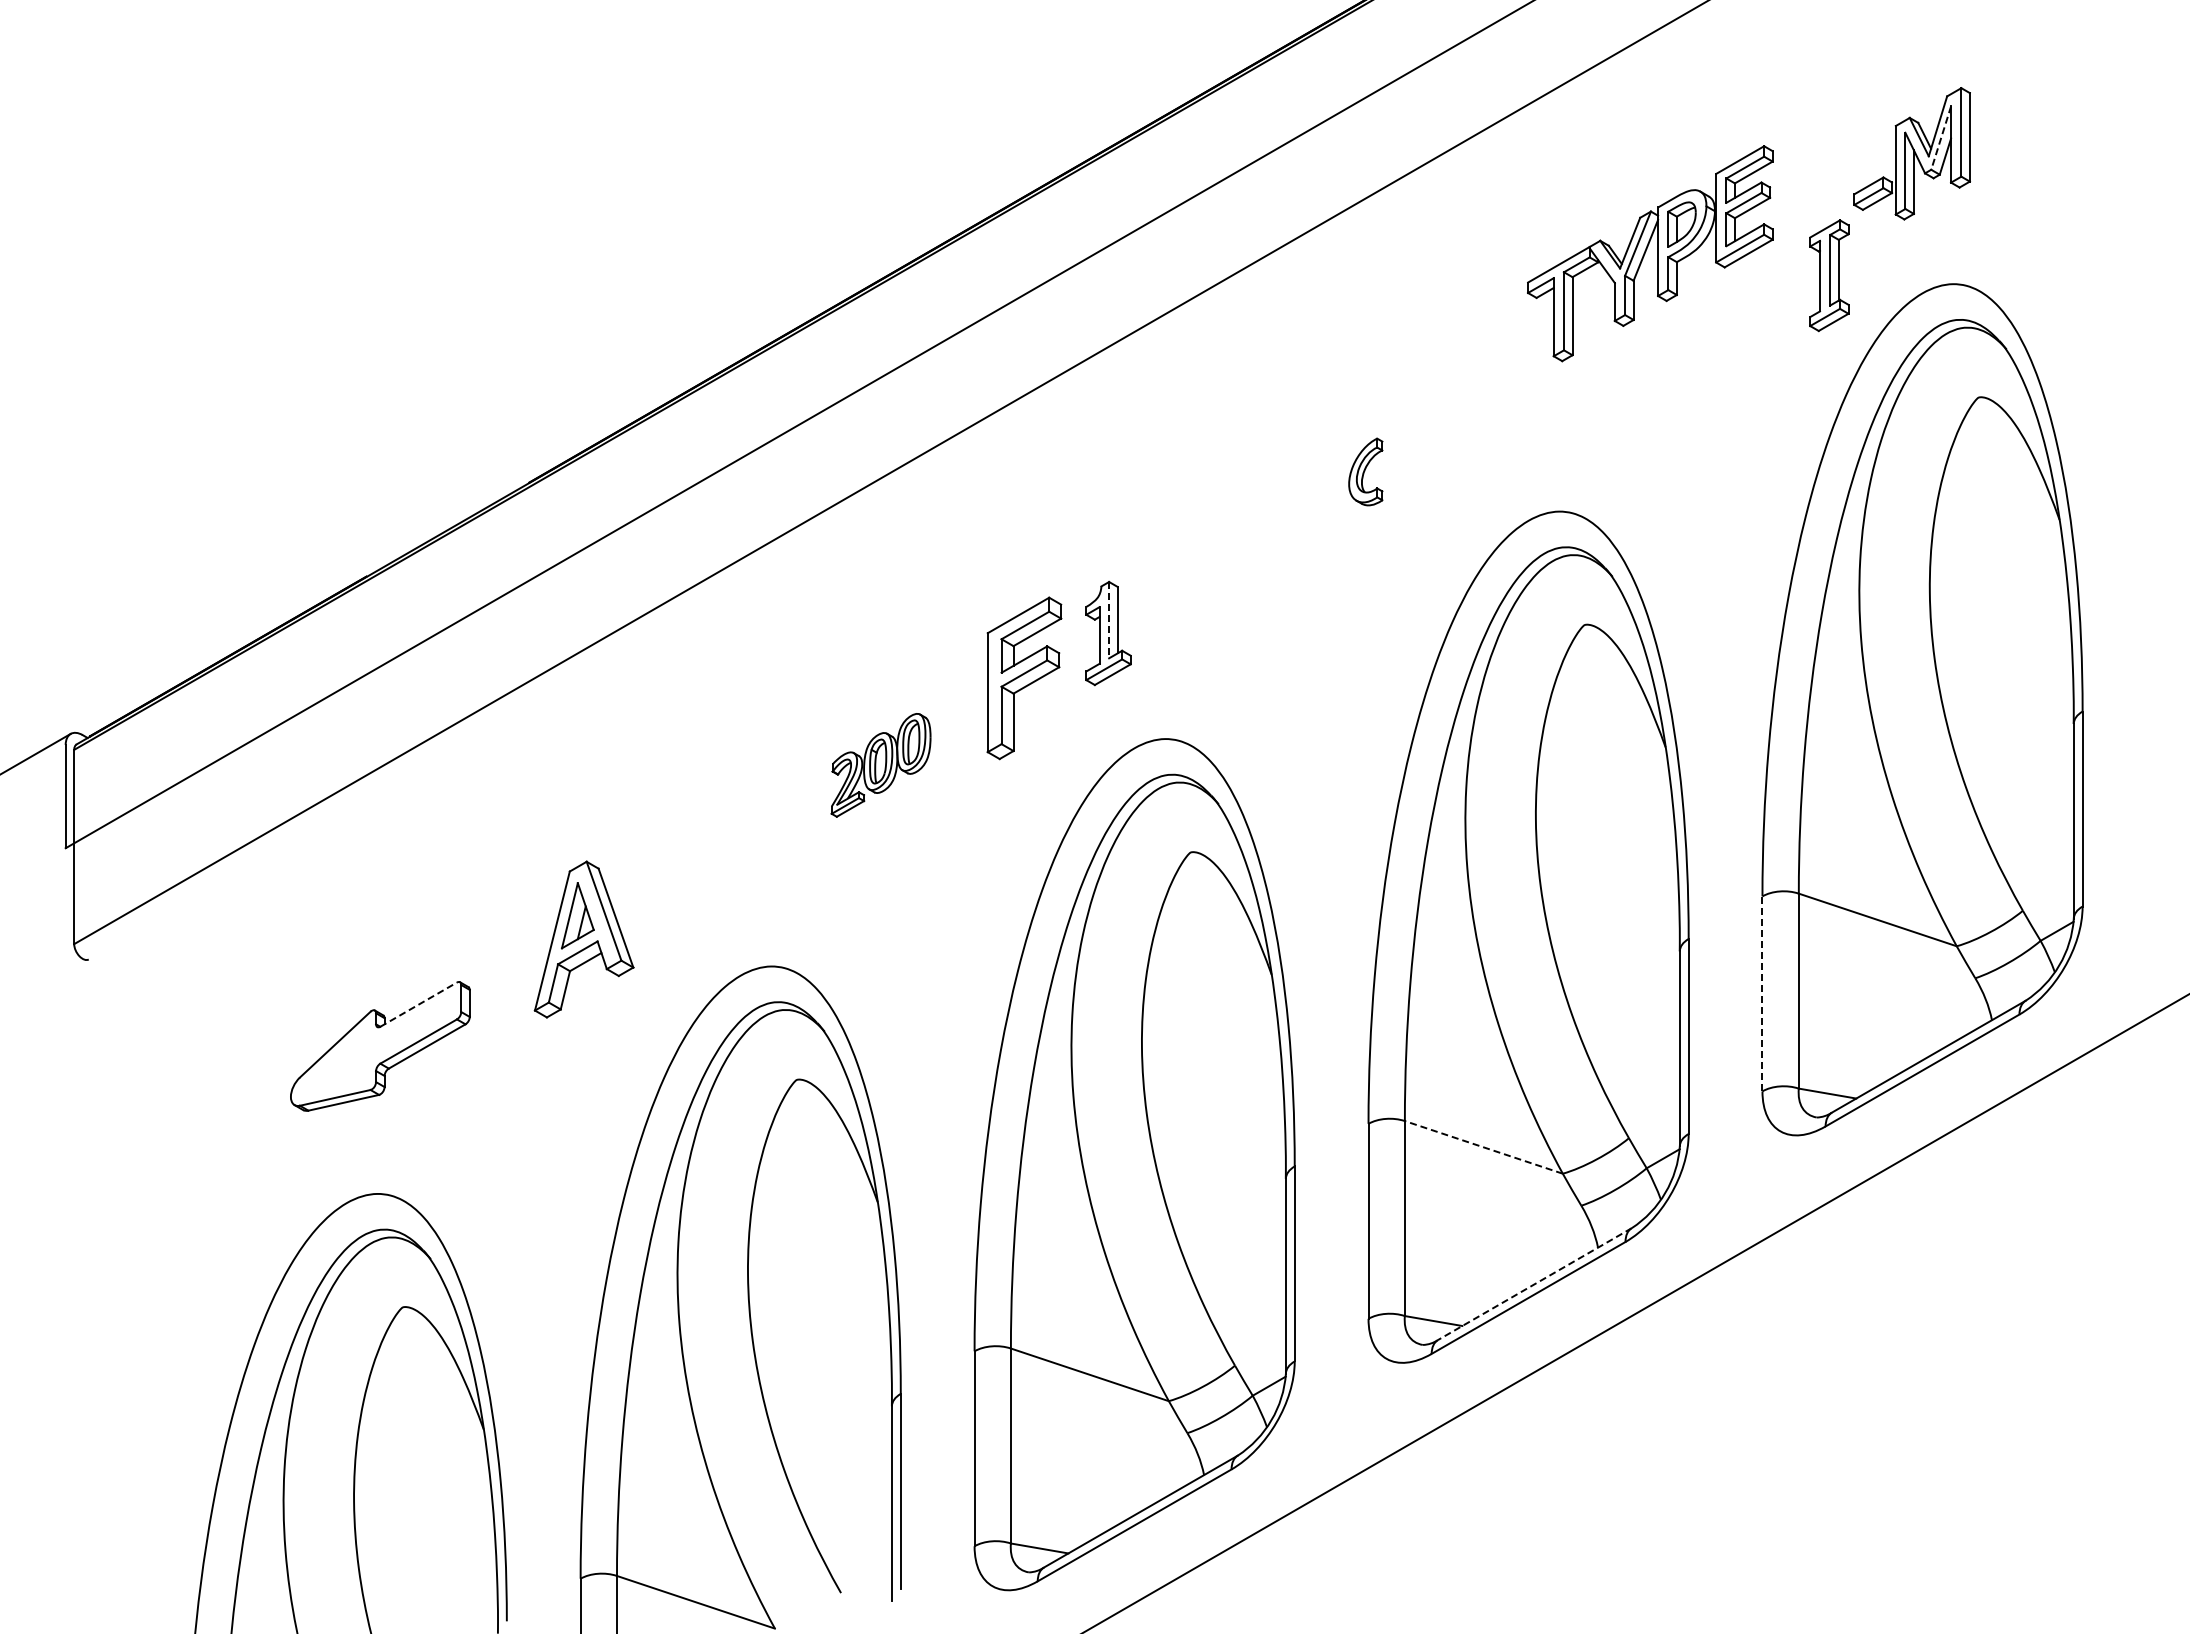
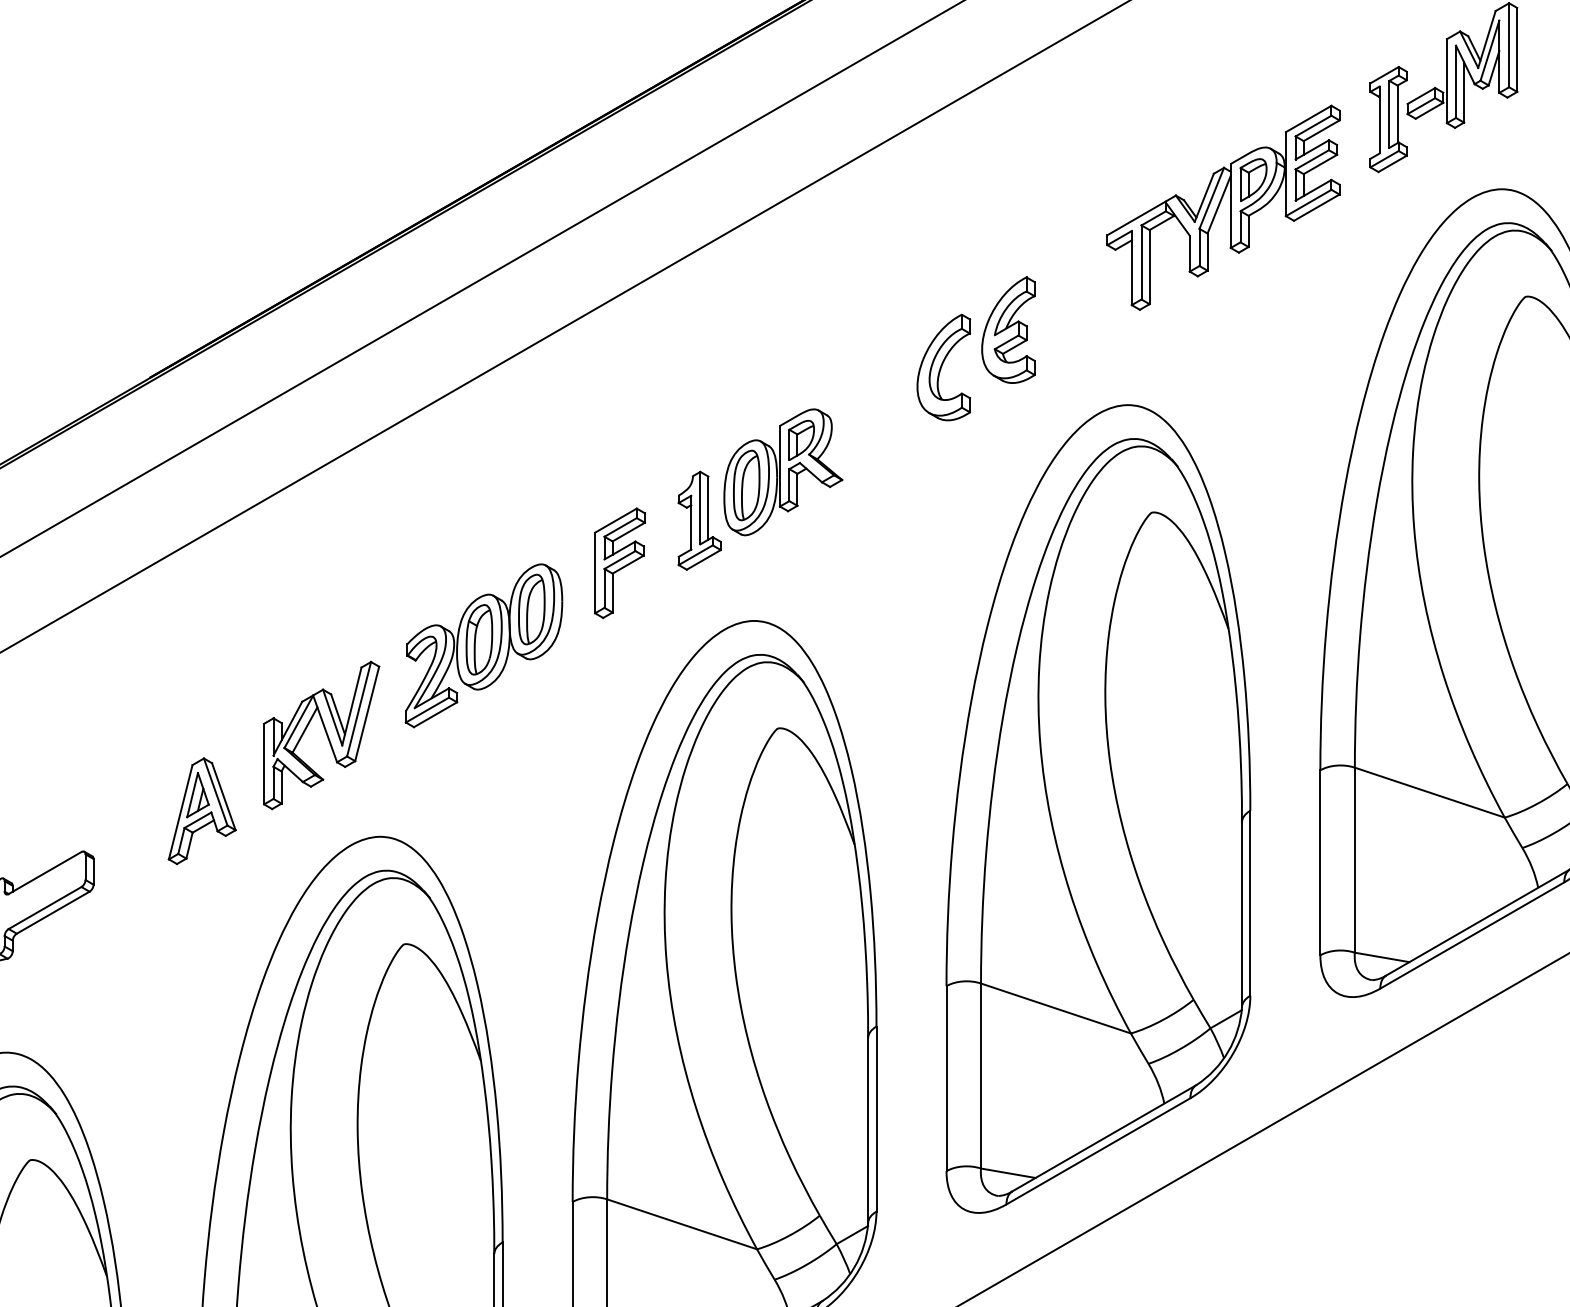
line: (1941, 138) -> (1490, 51), dashed -> solid
part: (1650, 253) -> (1223, 207), moved
part: (1829, 275) -> (1388, 119), moved
part: (1433, 432) -> (1008, 330), added
part: (1365, 471) -> (943, 367), size x1.67
part: (1196, 582) -> (783, 472), added
line: (1109, 620) -> (700, 508), dashed -> solid
part: (1024, 677) -> (620, 562), size x0.71
part: (880, 765) -> (483, 646), size x1.67
part: (709, 859) -> (321, 735), added
part: (584, 939) -> (202, 811), size x0.71
line: (1762, 993) -> (1320, 862), dashed -> solid
line: (419, 1004) -> (45, 872), dashed -> solid
line: (1483, 1147) -> (1055, 1008), dashed -> solid
line: (1534, 1284) -> (1104, 1138), dashed -> solid

